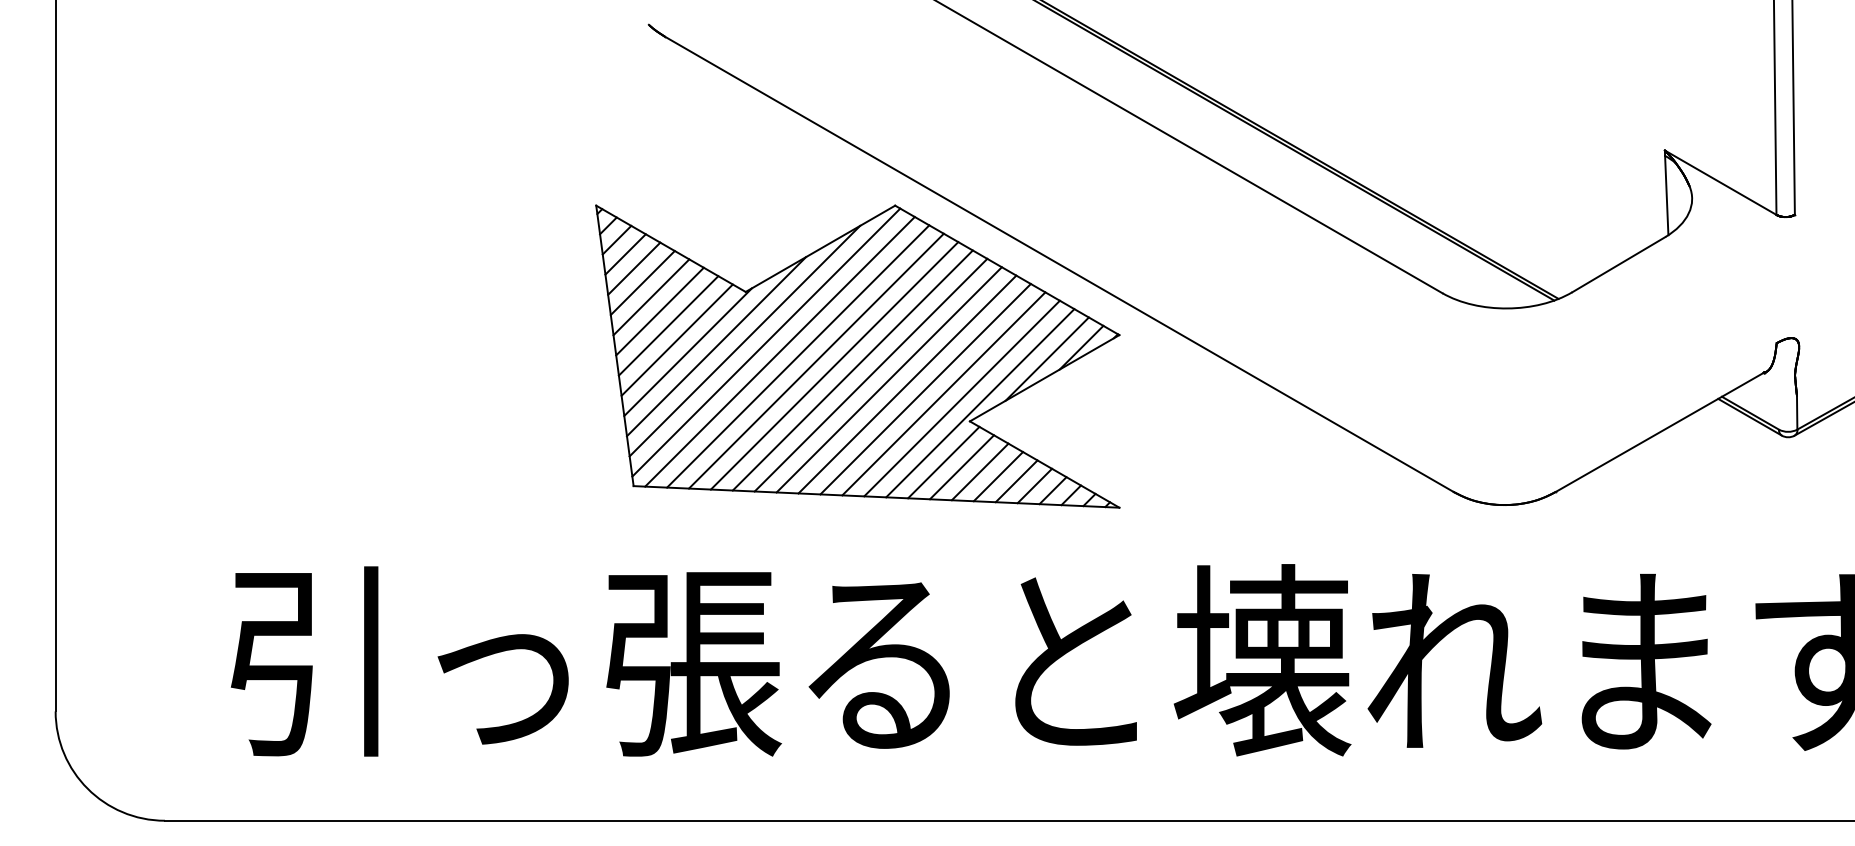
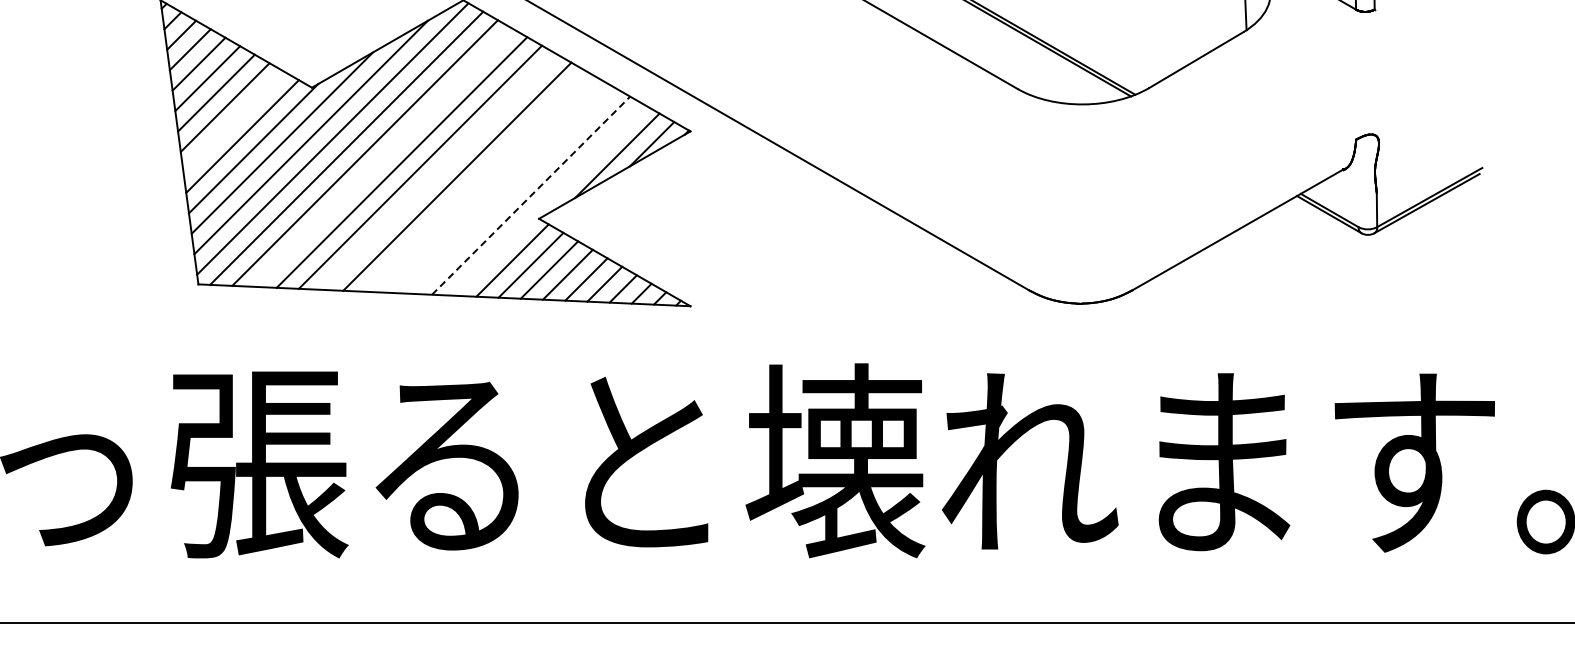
line: (668, 325) -> (233, 121), removed
line: (816, 360) -> (383, 157), removed
line: (870, 374) -> (438, 171), removed
line: (907, 384) -> (475, 181), removed
line: (925, 388) -> (494, 185), removed
line: (943, 393) -> (512, 190), removed
line: (962, 398) -> (531, 195), solid -> dashed
line: (980, 403) -> (549, 200), removed

